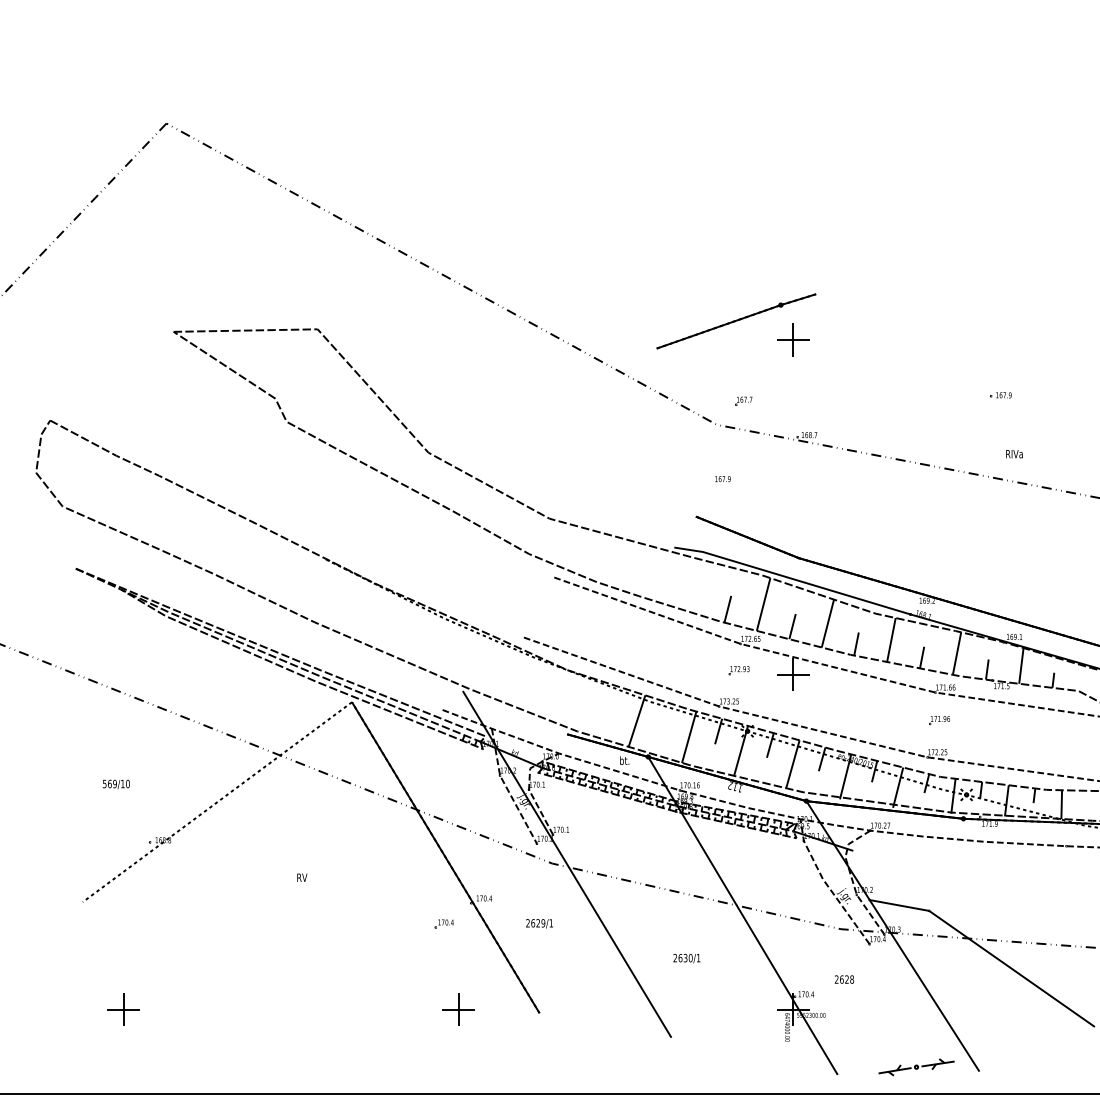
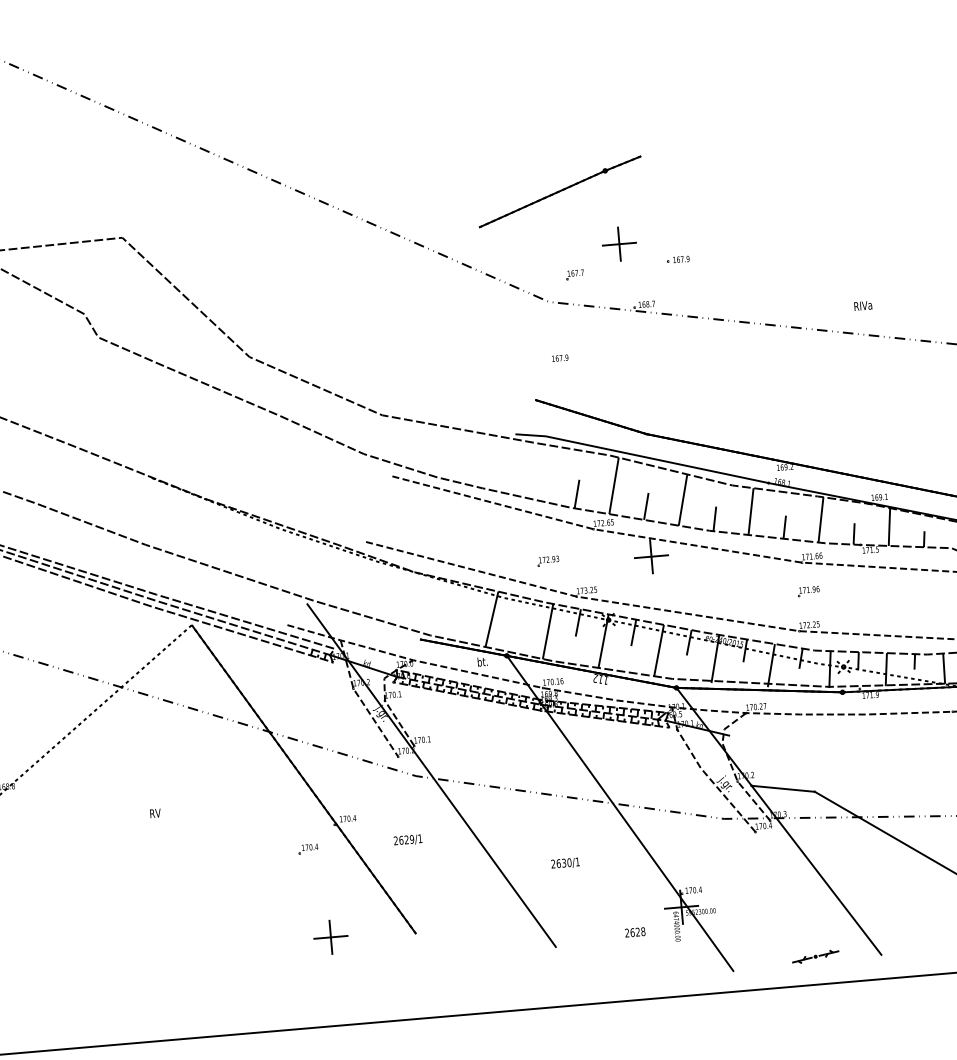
part: (793, 339) -> (619, 243), moved
part: (1000, 395) -> (677, 259), moved
part: (738, 670) -> (547, 561), moved
text: (844, 979) -> (635, 932), moved
part: (916, 1067) -> (815, 956), size x0.6

